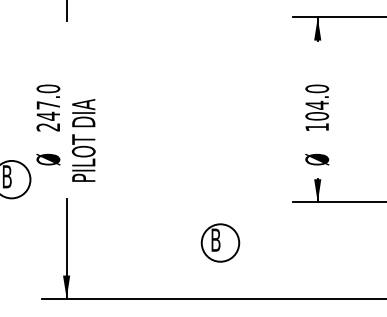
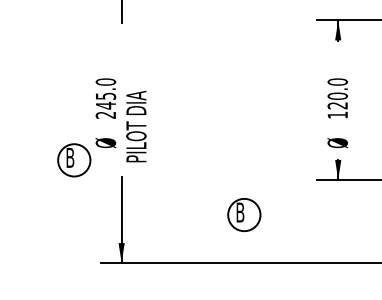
text: (49, 104) -> (106, 95), 247.0 -> 245.0
text: (316, 110) -> (337, 100), 104.0 -> 120.0
part: (220, 243) -> (244, 215), moved

